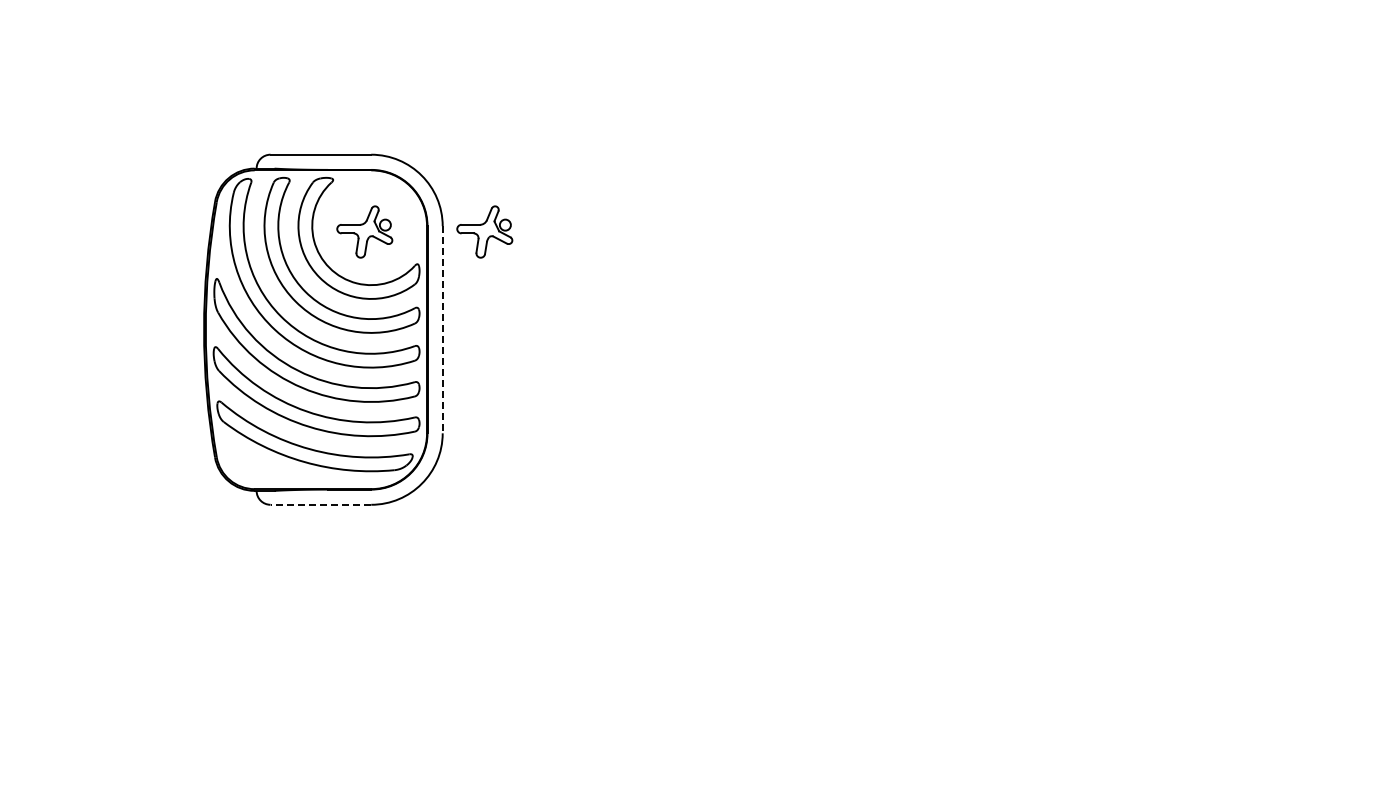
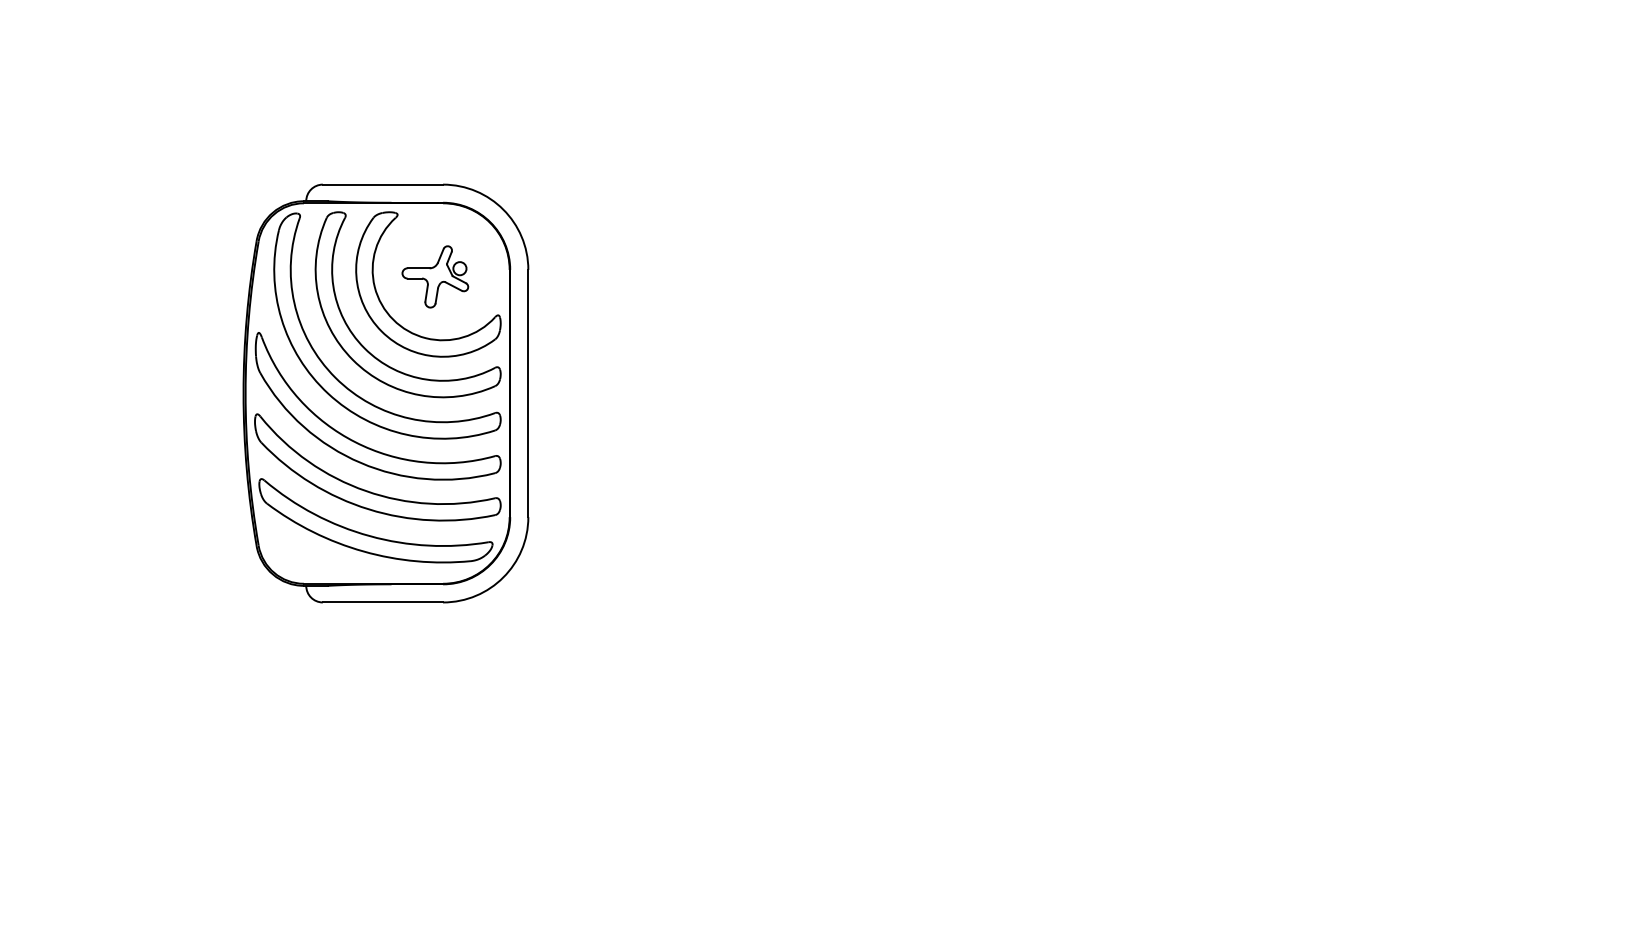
part: (484, 231) -> (578, 276), removed
line: (442, 329) -> (528, 393), dashed -> solid
line: (320, 504) -> (382, 602), dashed -> solid

